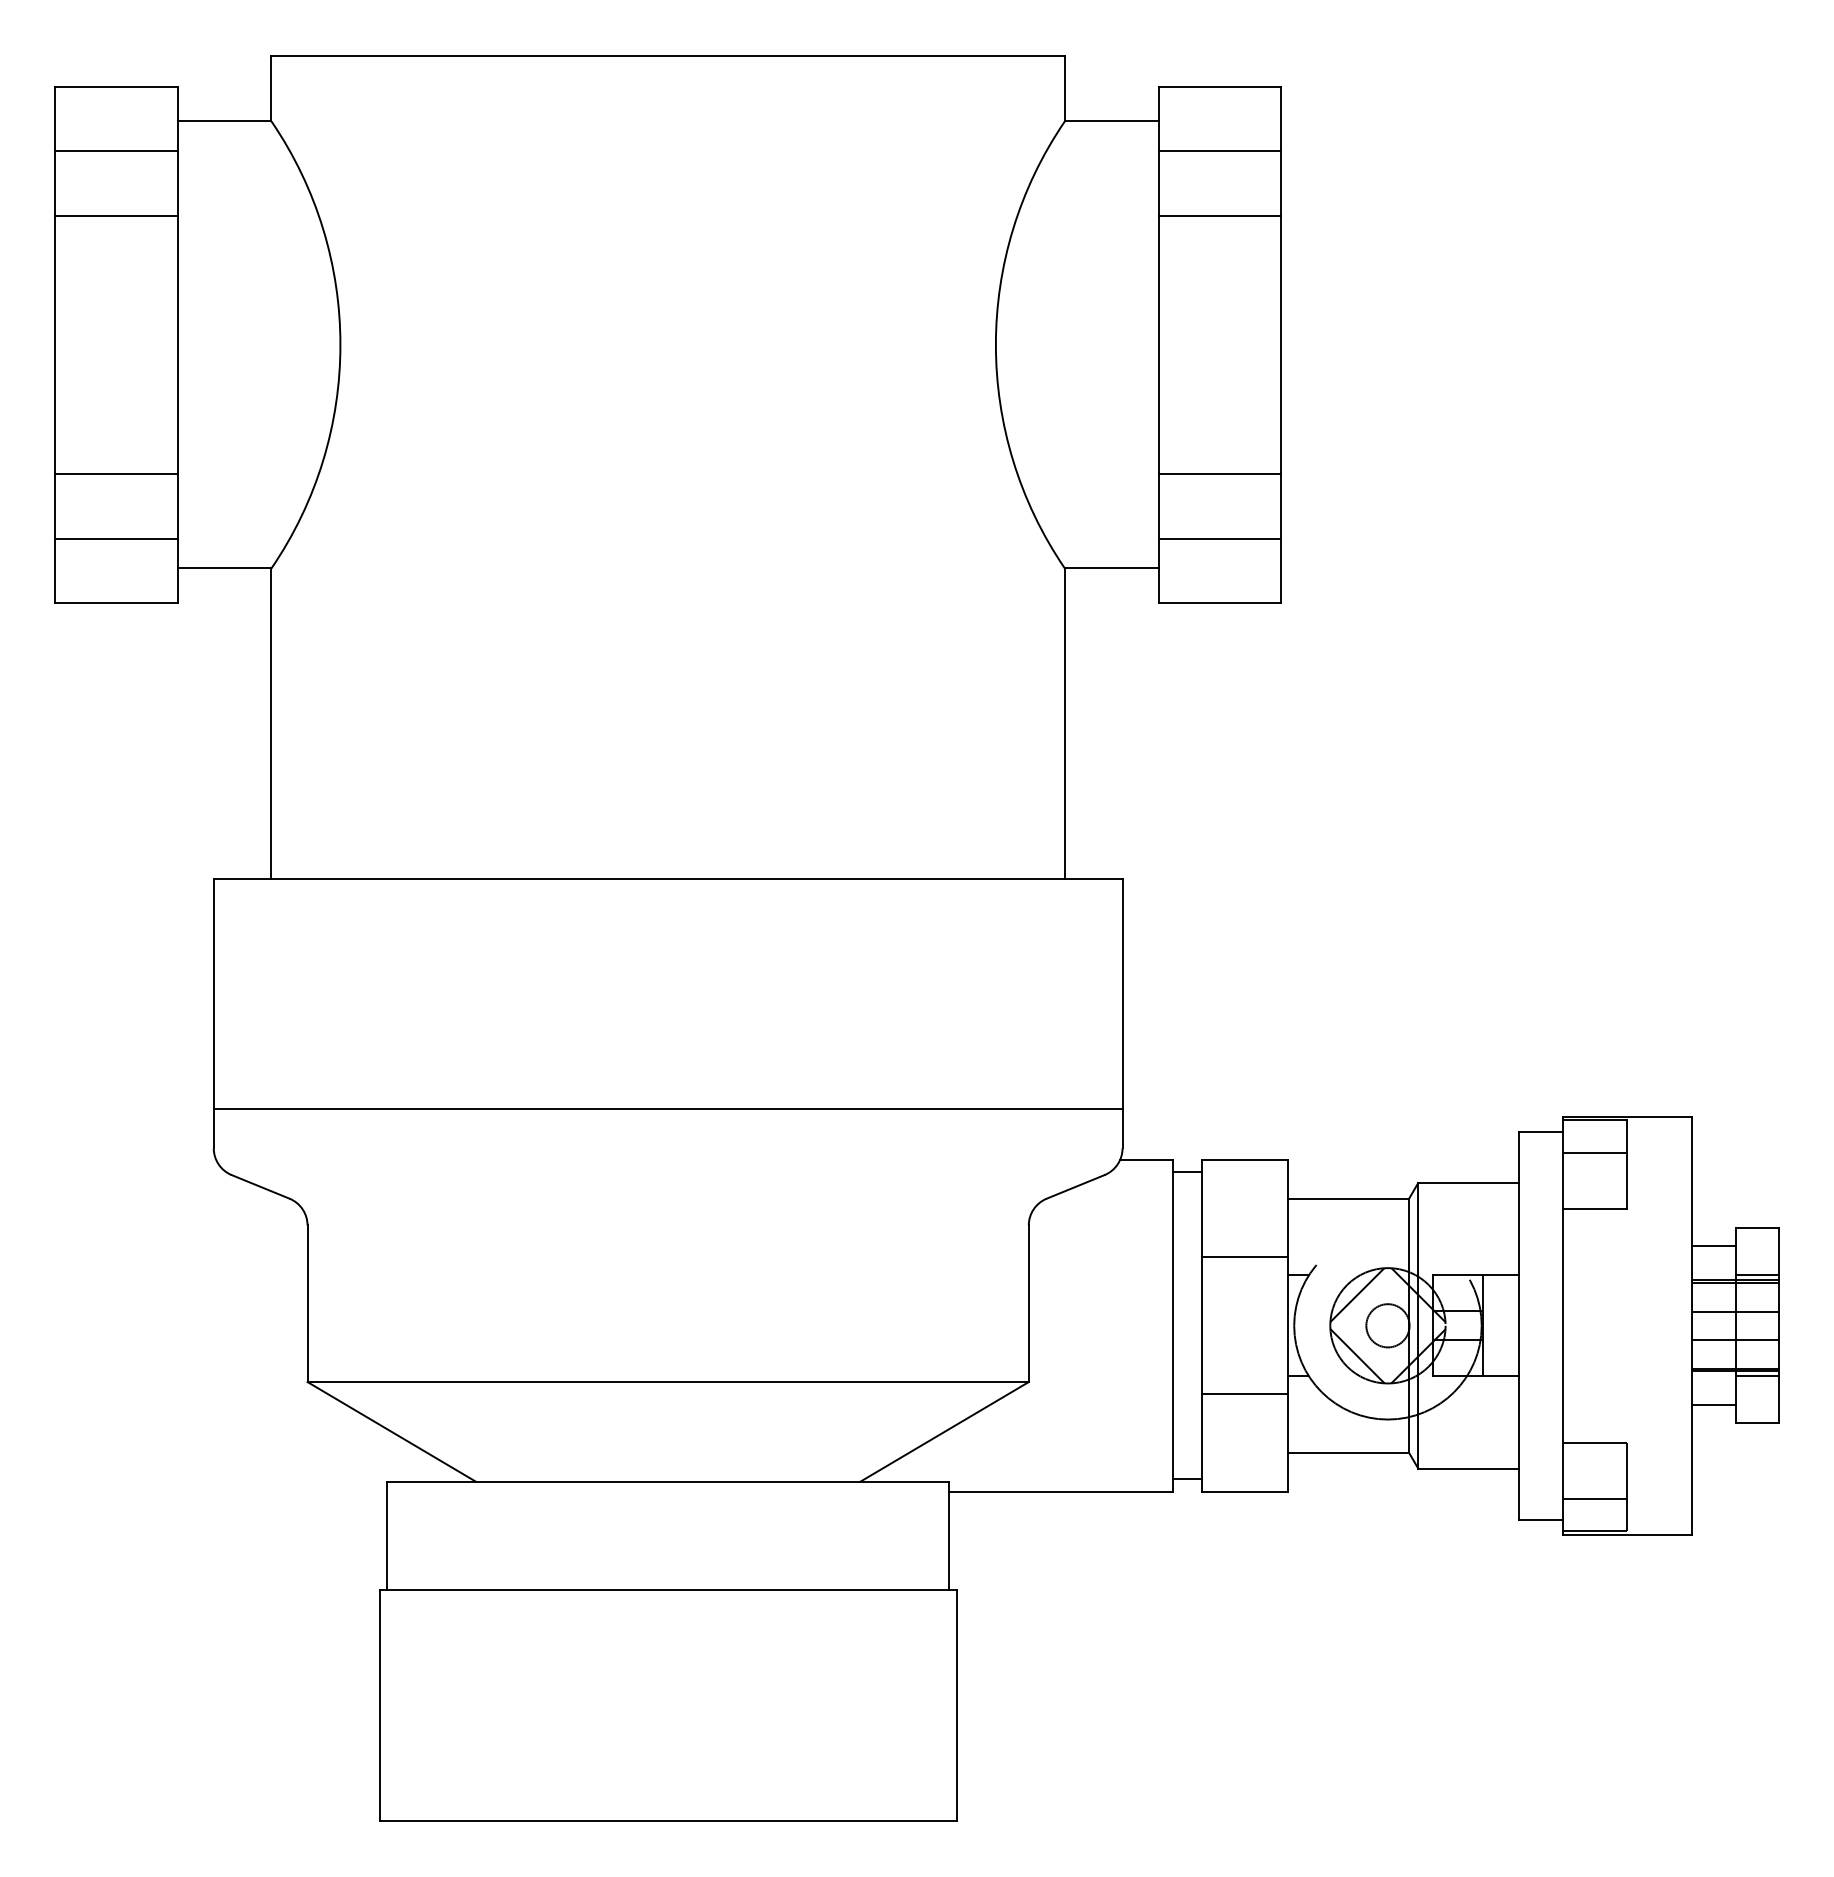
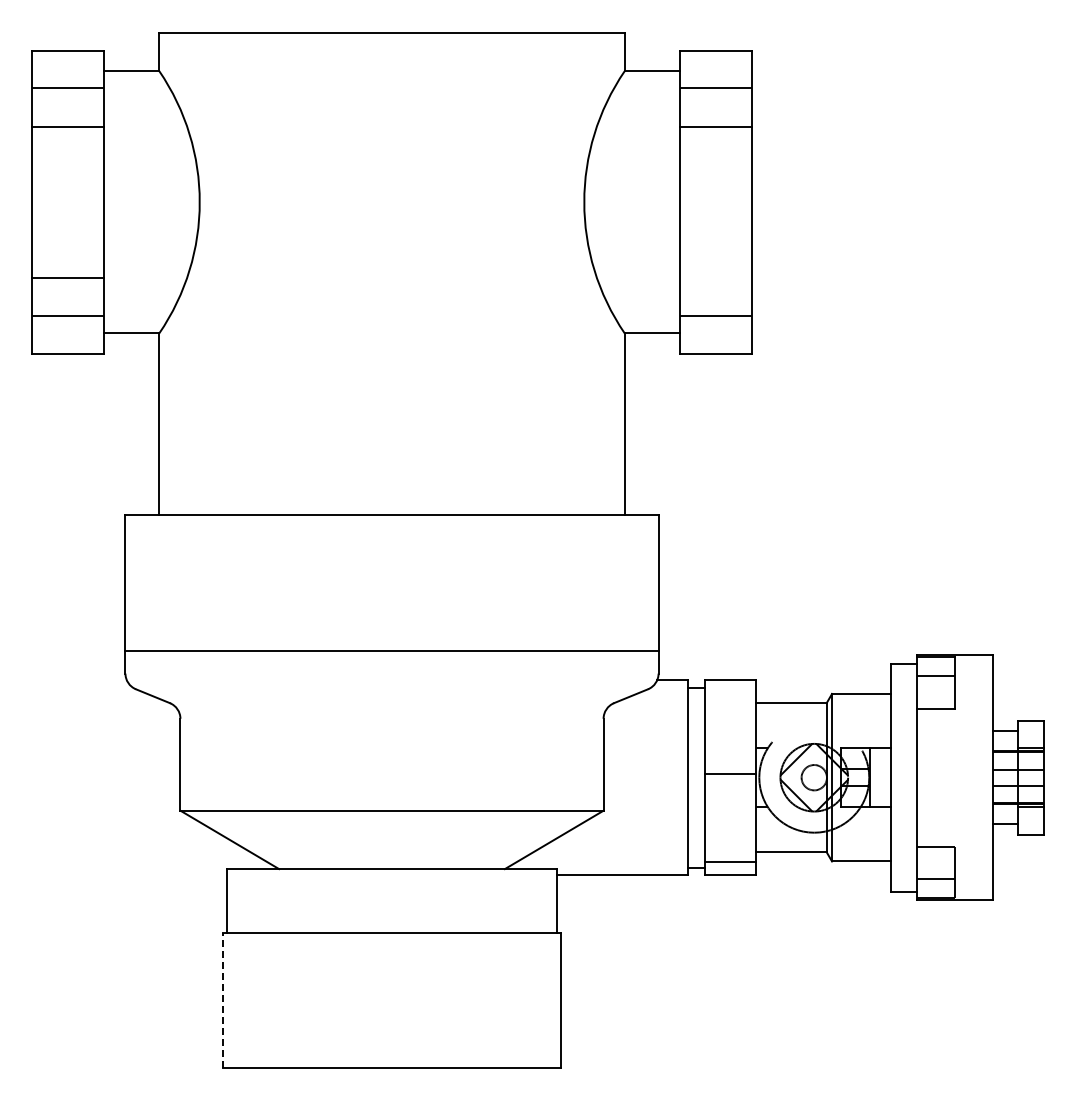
line: (1219, 474) -> (715, 278), removed
line: (1245, 1257) -> (730, 774), moved
line: (1245, 1393) -> (730, 861), moved
line: (379, 1705) -> (222, 1000), solid -> dashed

